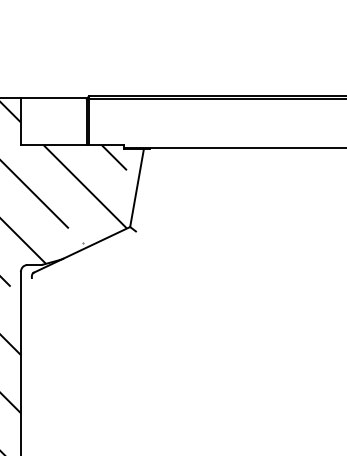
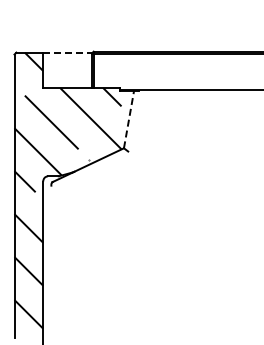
line: (53, 97) -> (67, 52), solid -> dashed
line: (137, 188) -> (129, 119), solid -> dashed

